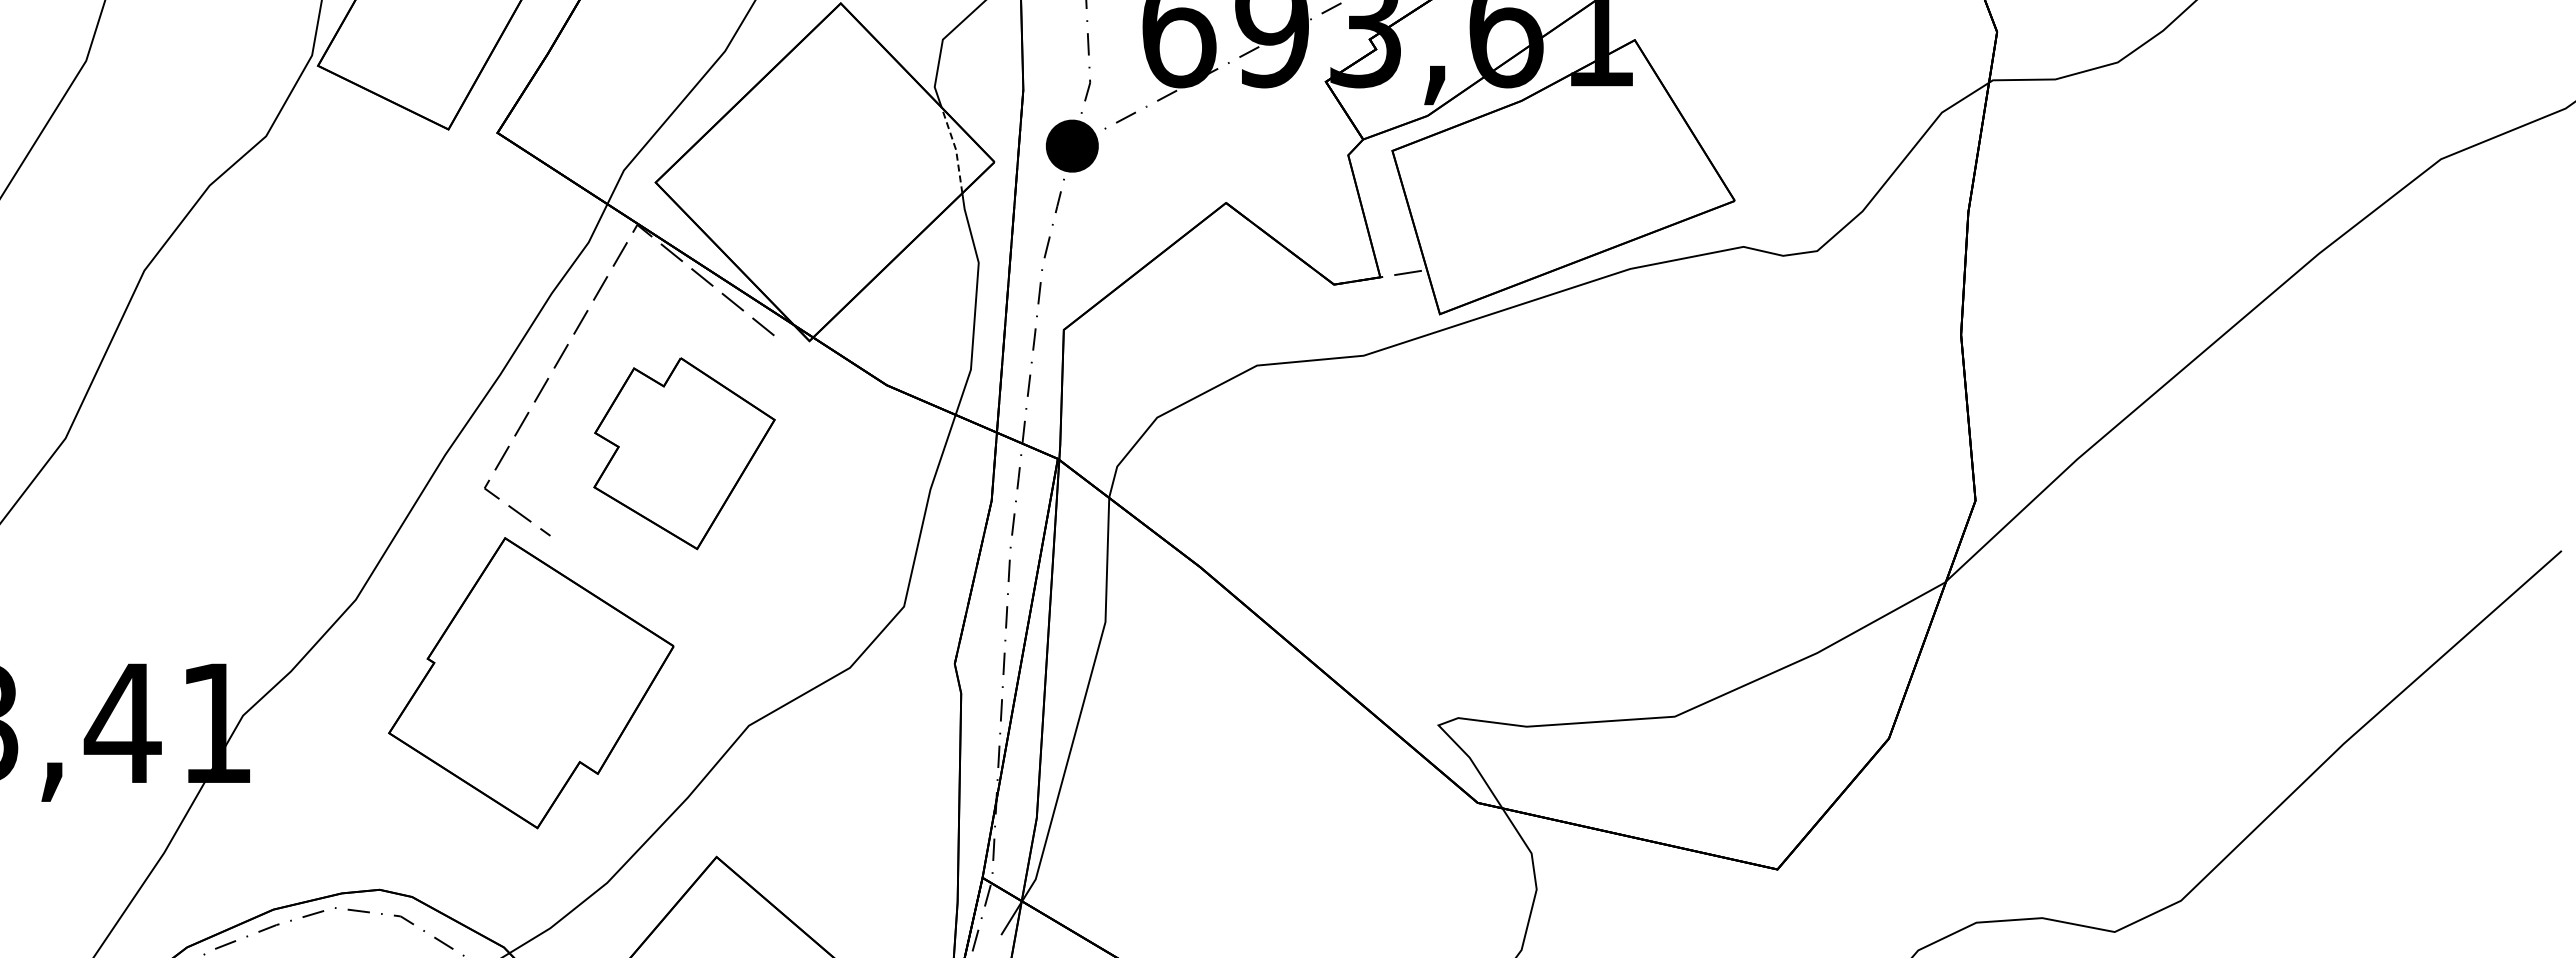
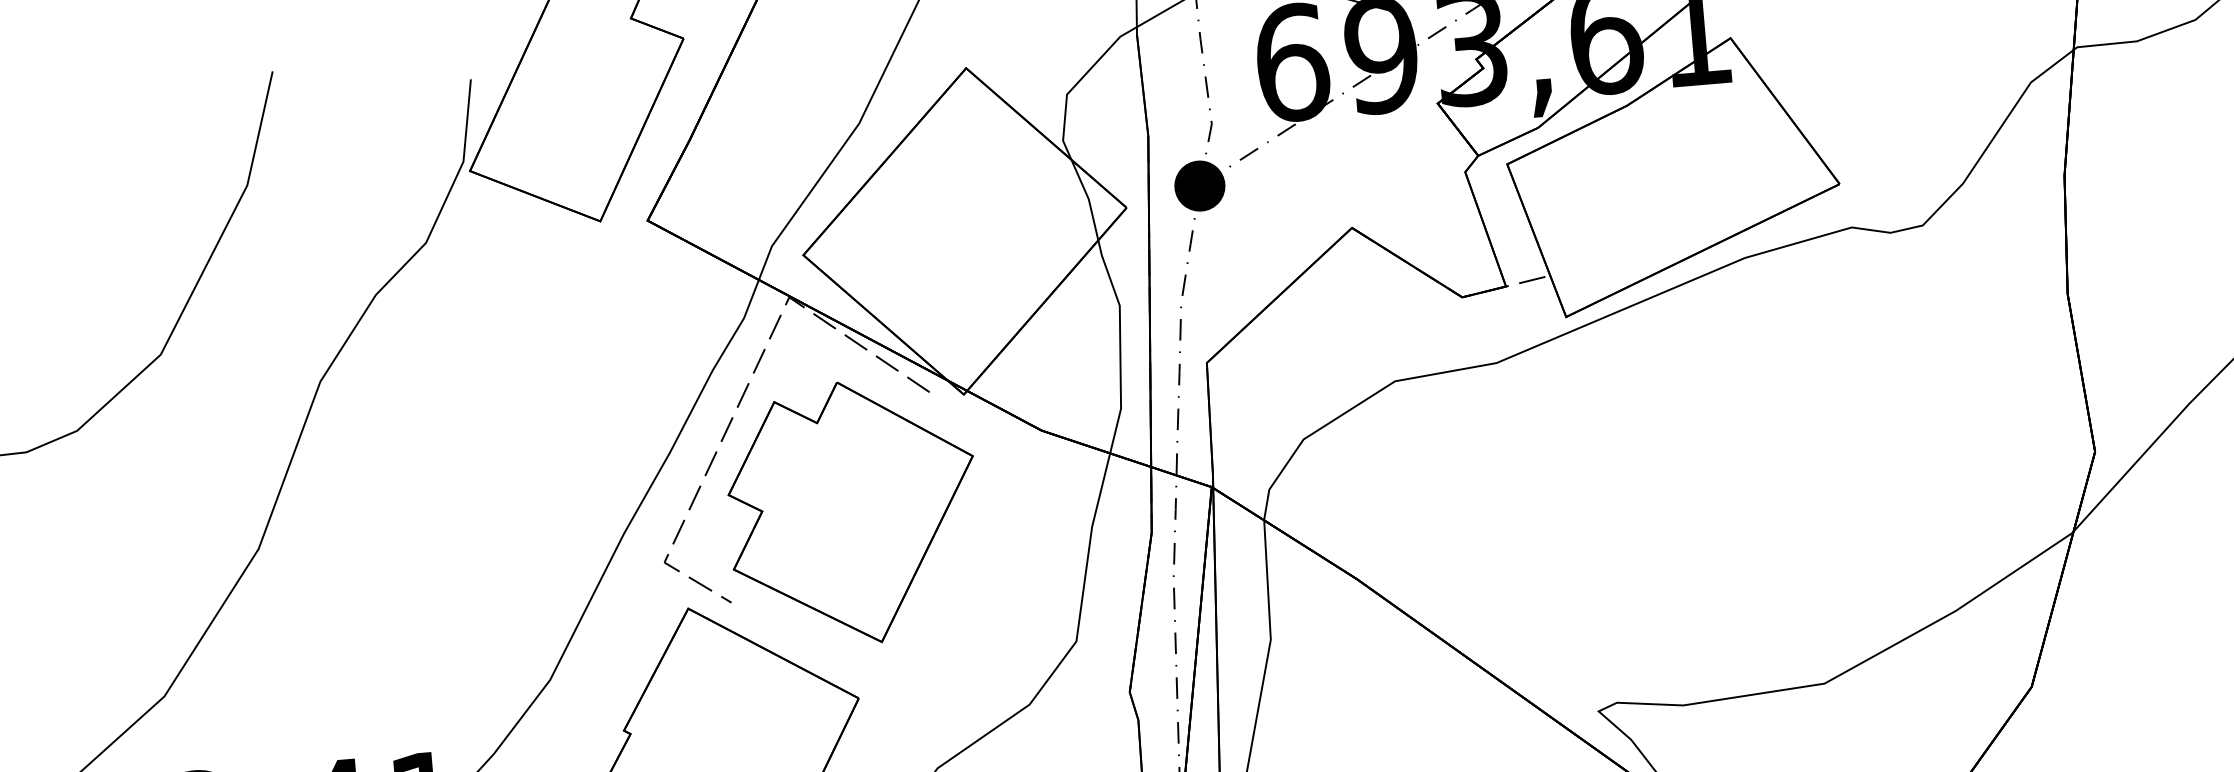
line: (956, 150) -> (1089, 199), dashed -> solid
part: (684, 453) -> (853, 512), size x1.43

